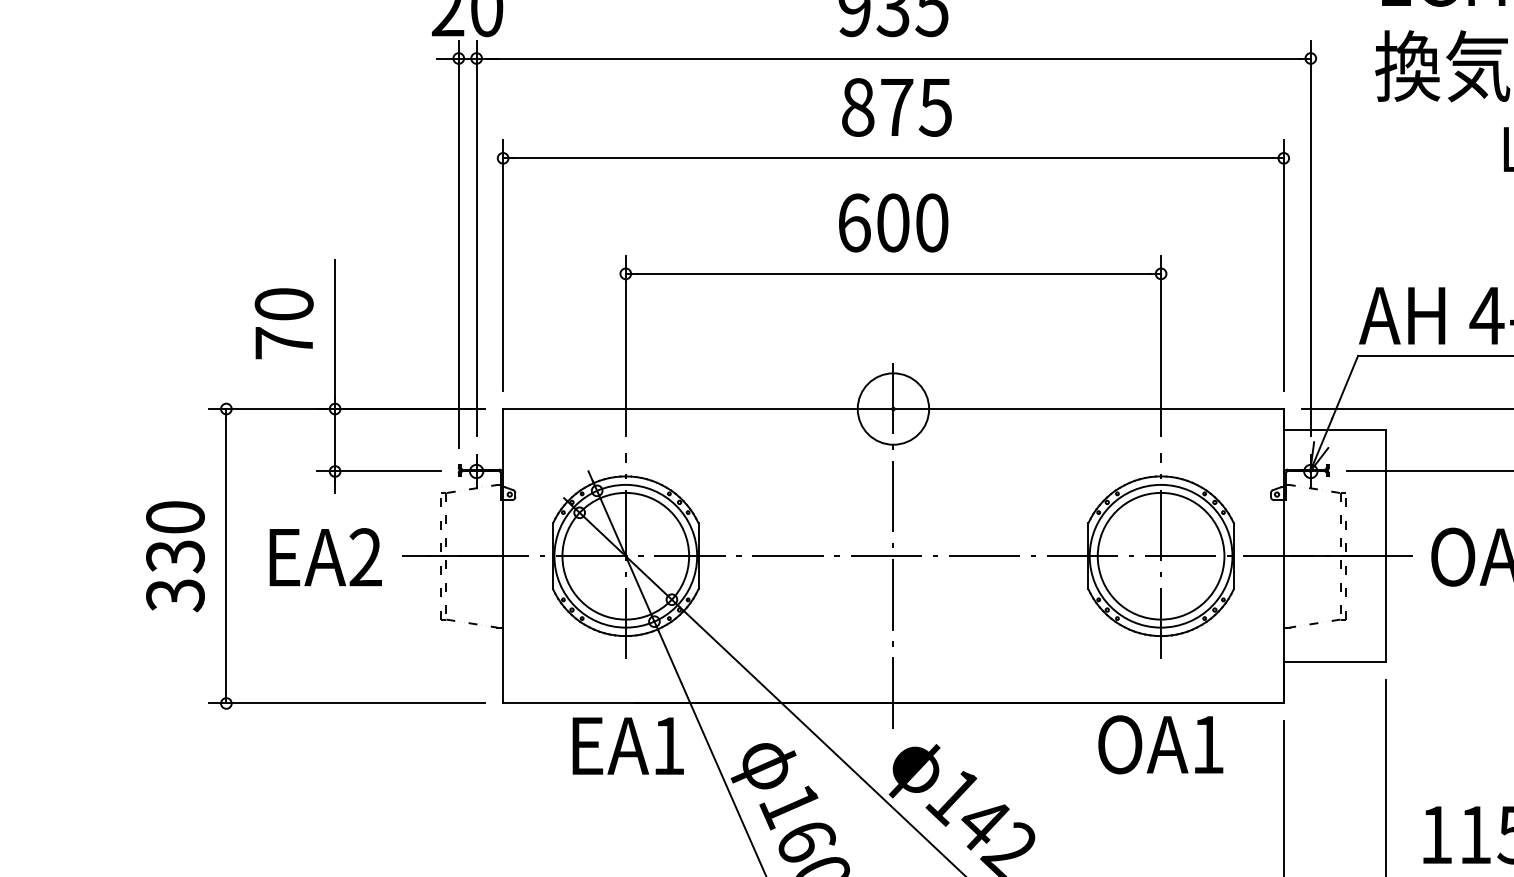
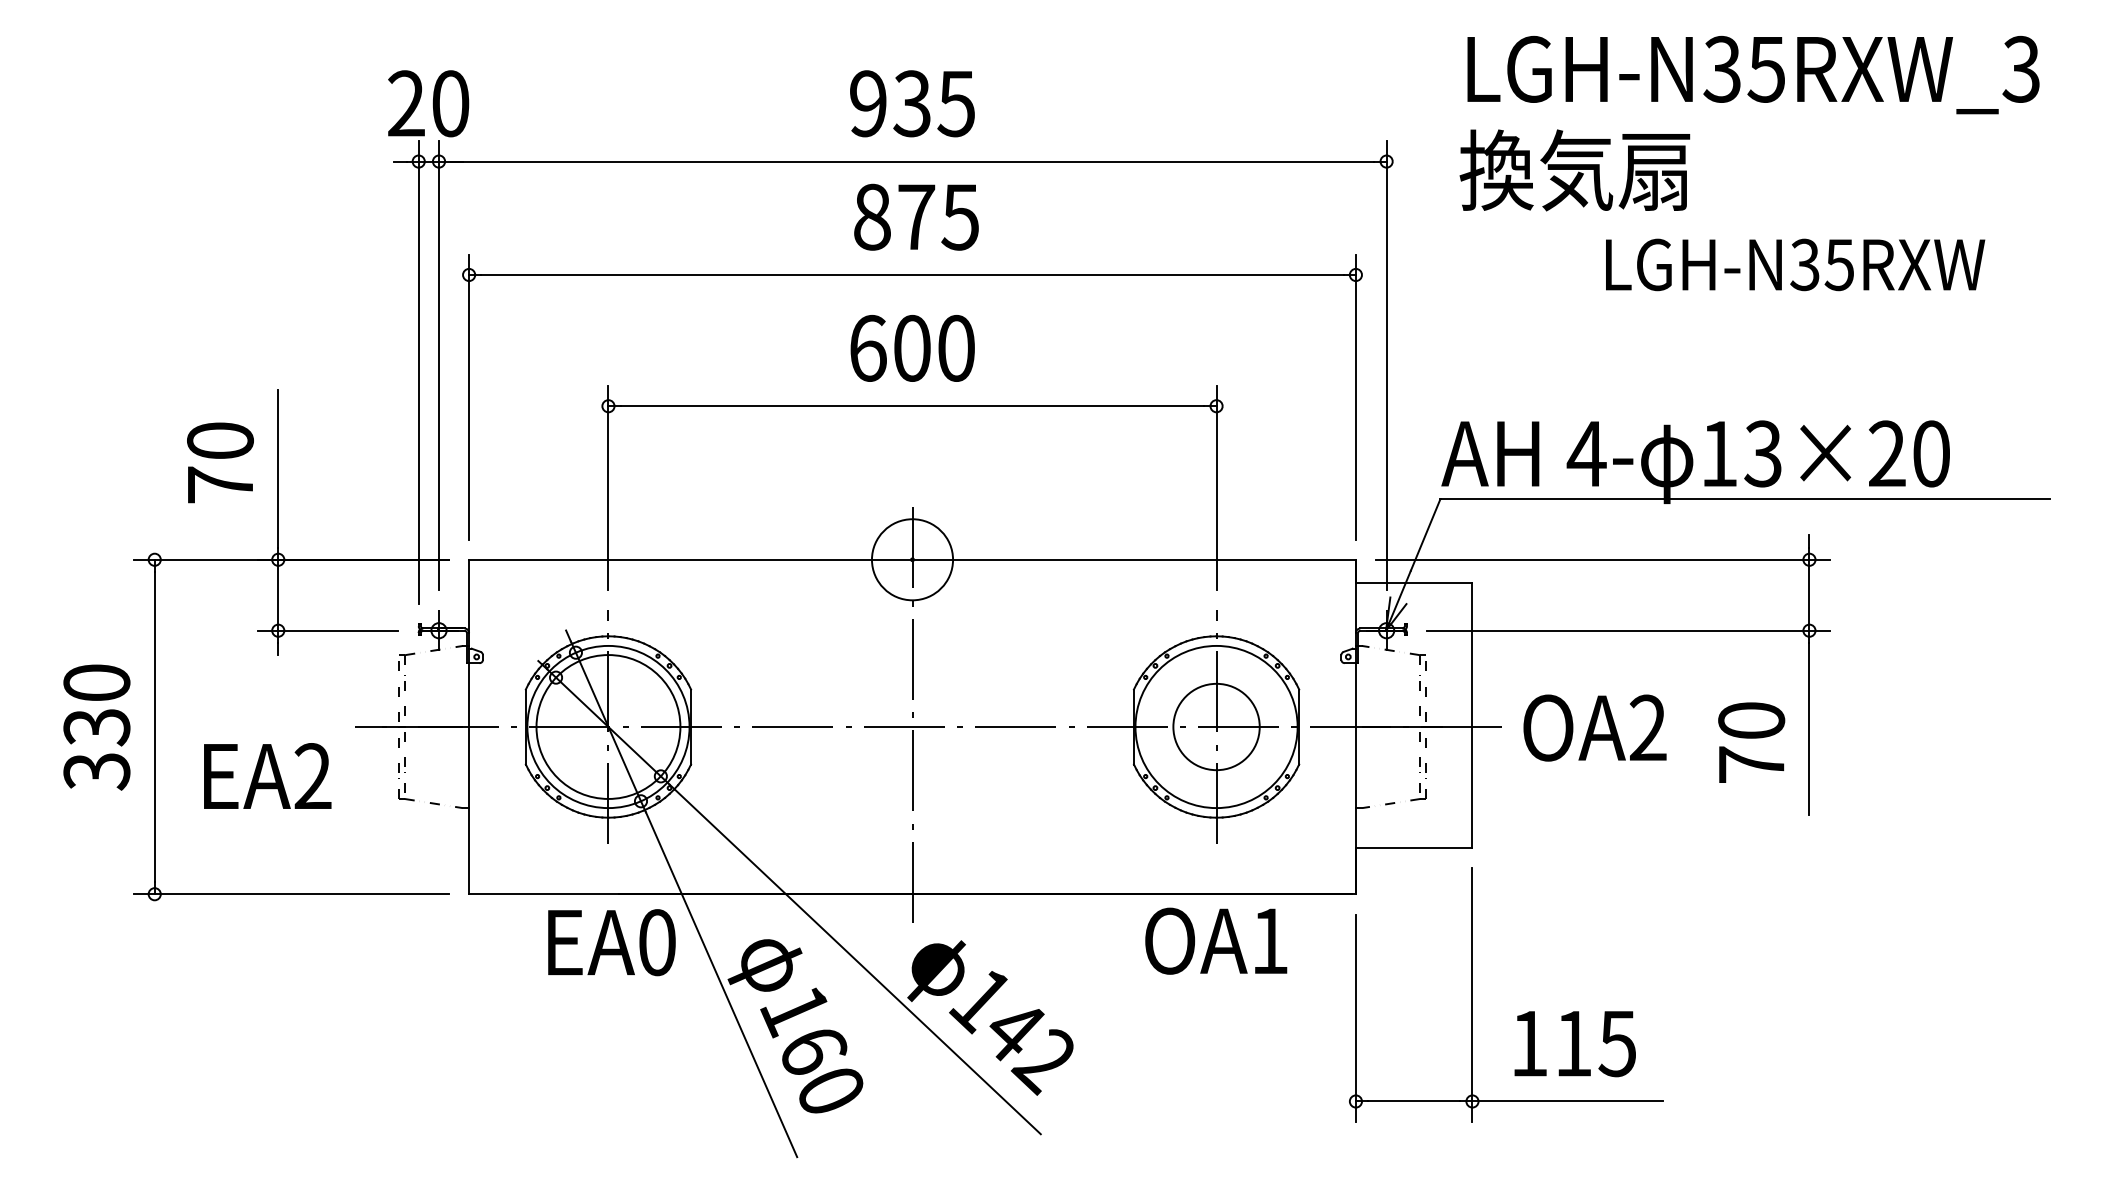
circle: (1161, 555) -> (1216, 726), size x0.6
text: (325, 556) -> (267, 775), moved
text: (668, 745) -> (657, 942), EA1 -> EA0

